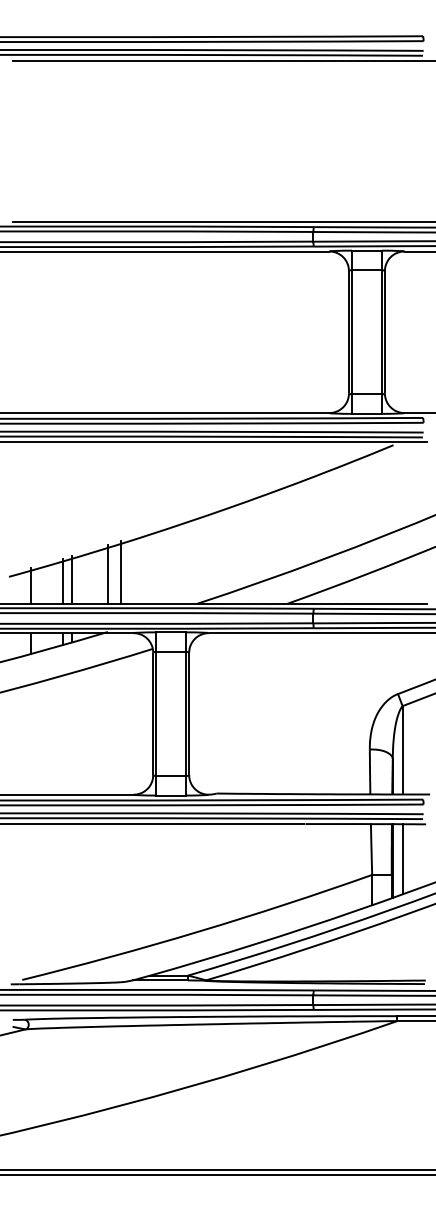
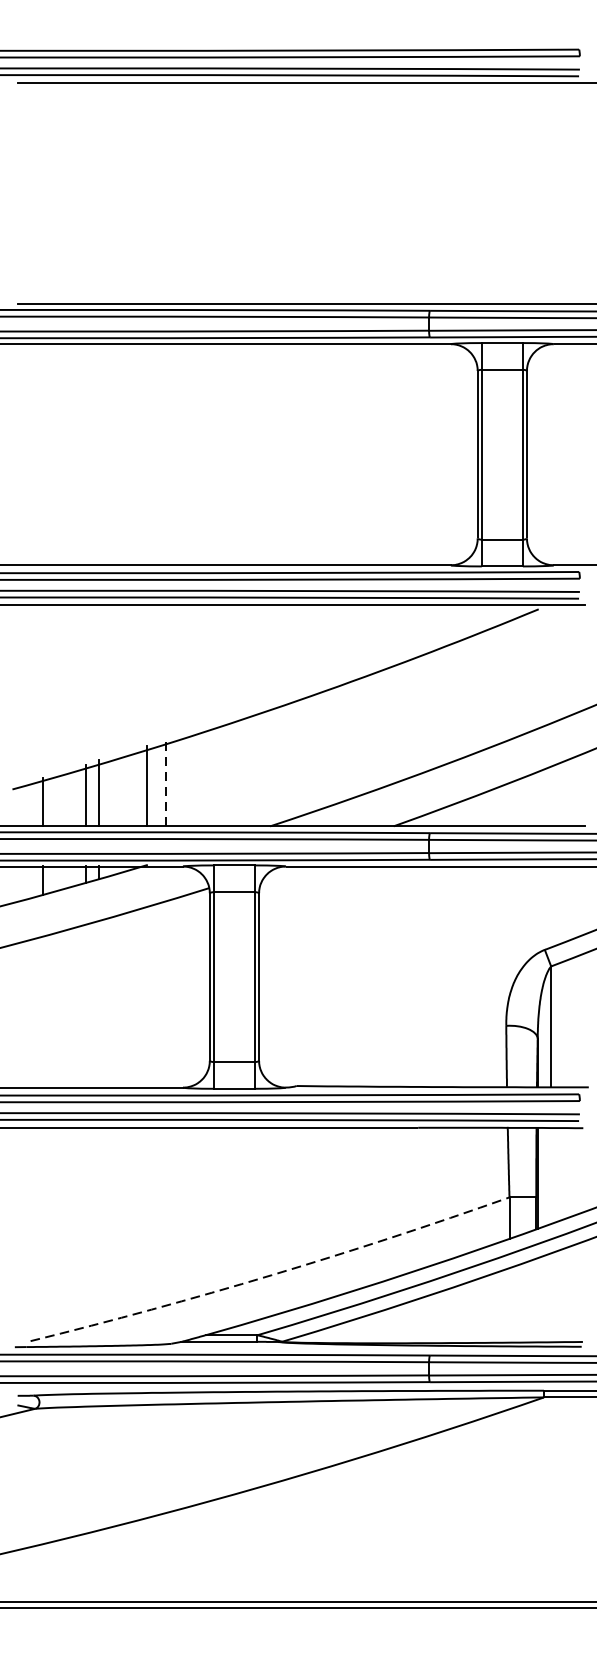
line: (121, 572) -> (166, 783), solid -> dashed
line: (402, 859) -> (551, 1176), removed
arc: (198, 931) -> (271, 1274), solid -> dashed

